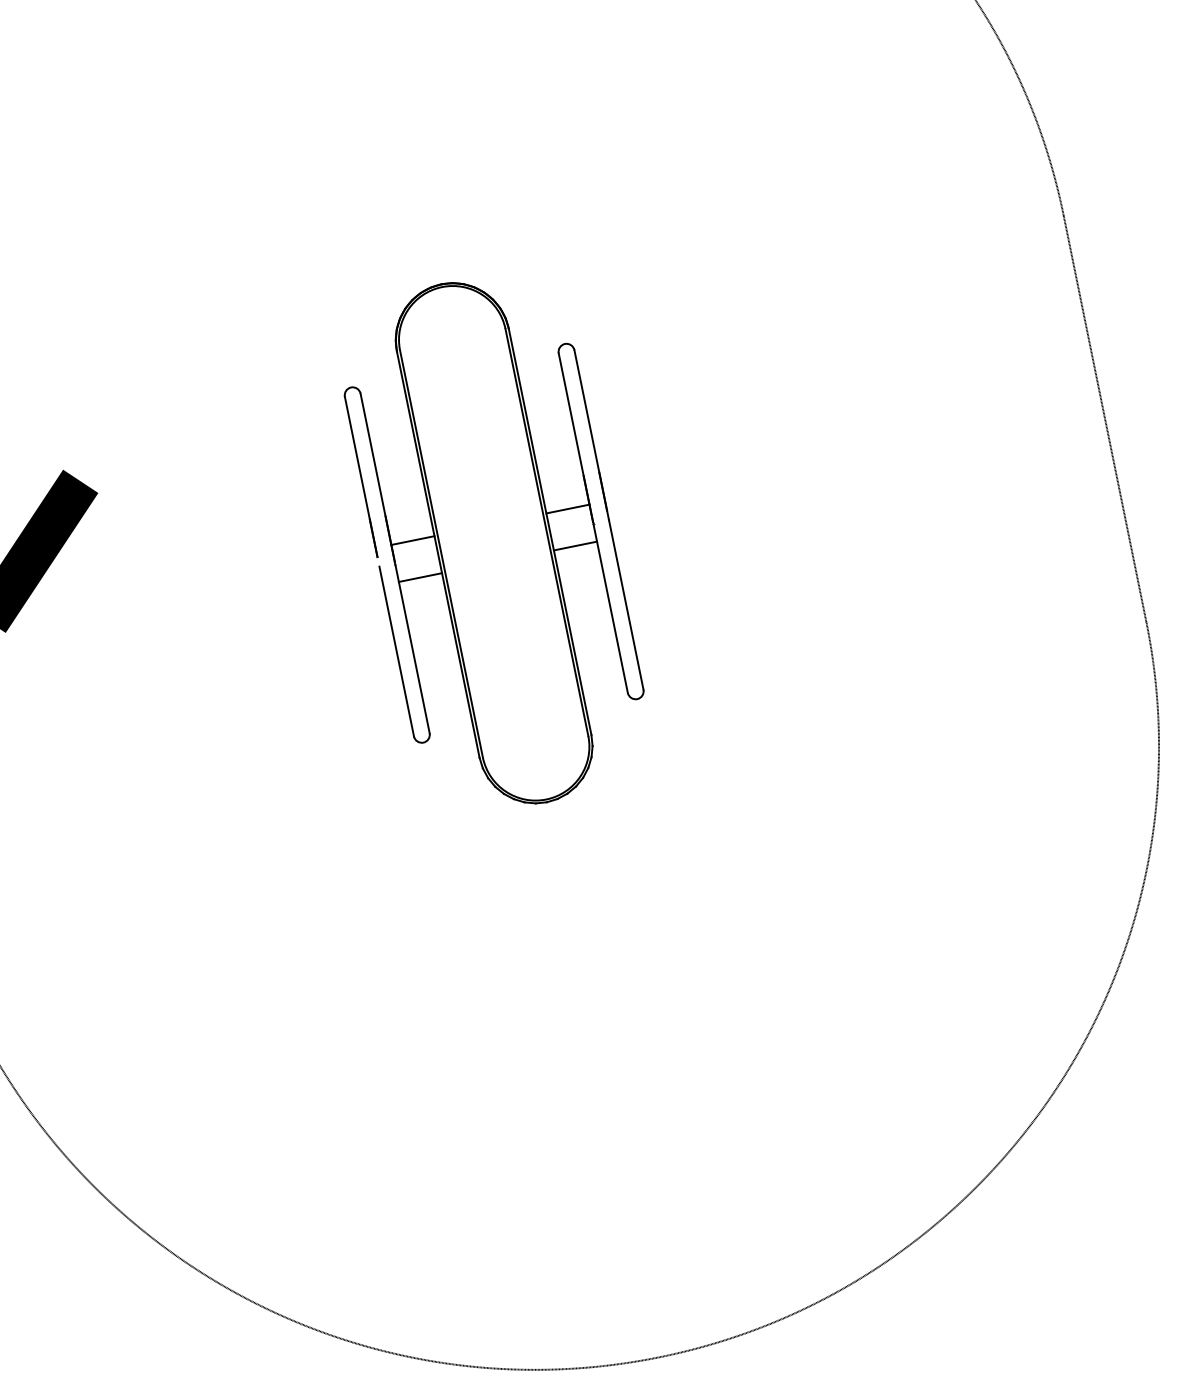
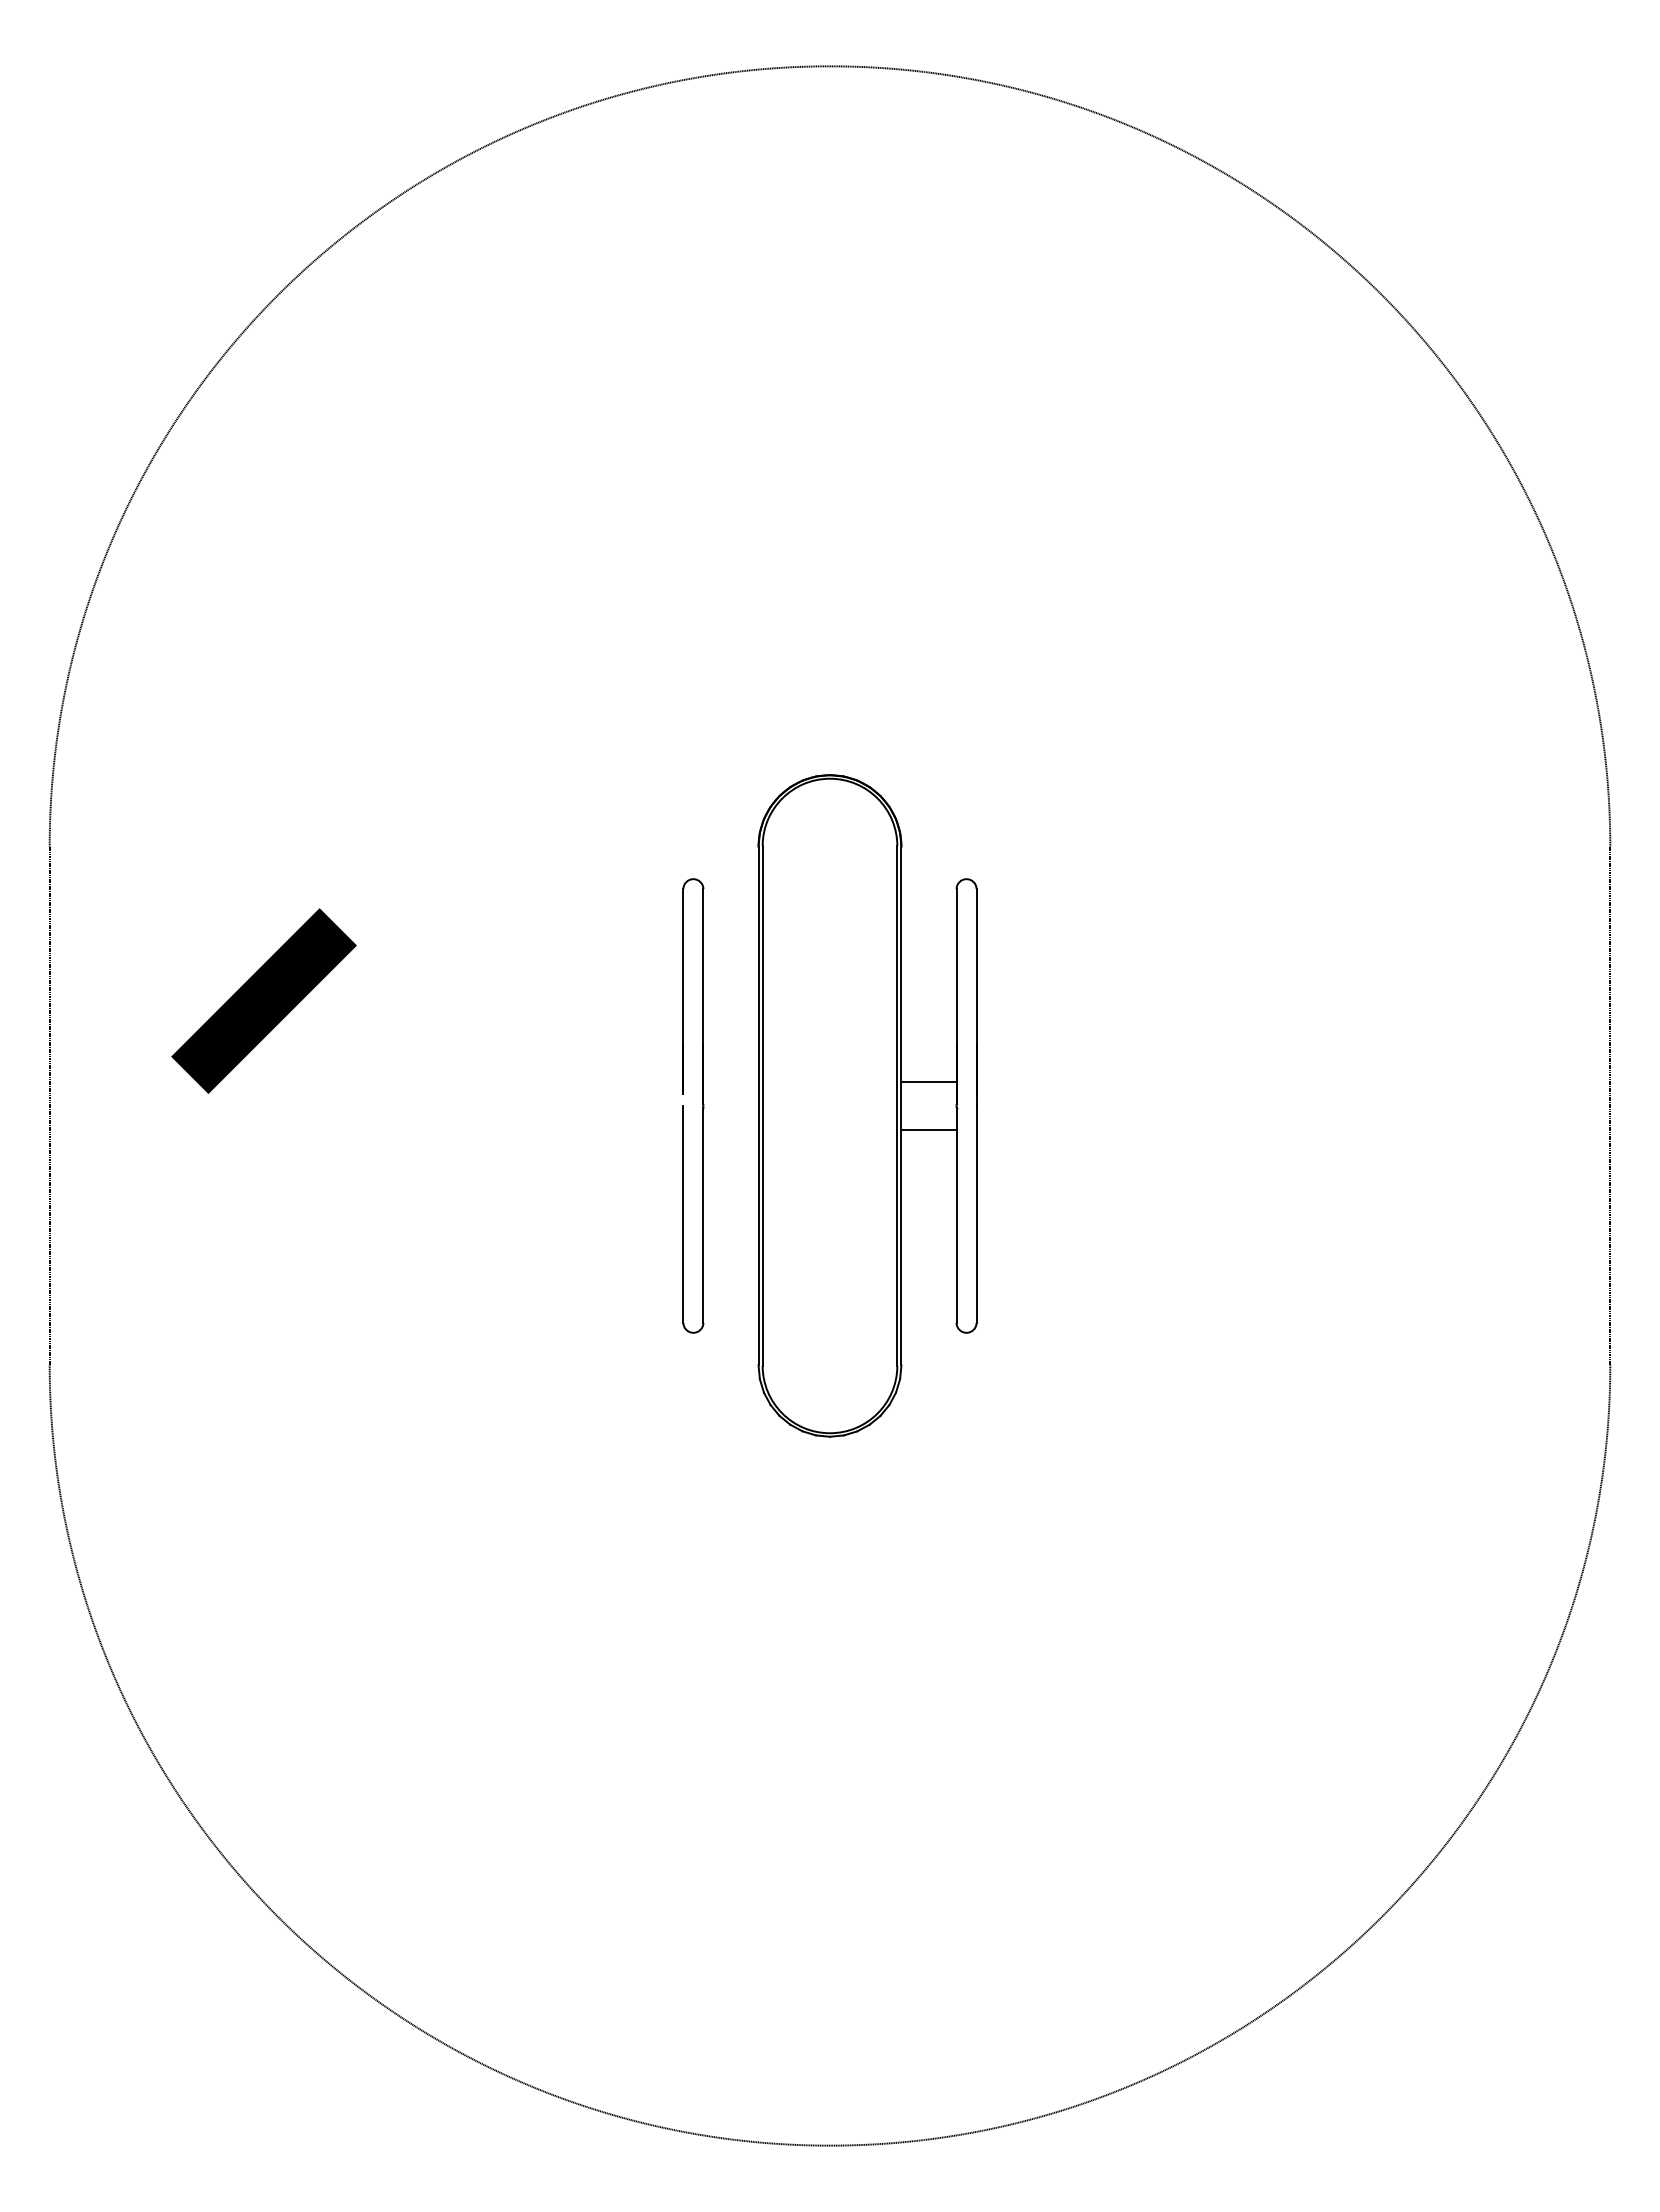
line: (412, 540) -> (730, 1082), removed
line: (420, 577) -> (730, 1129), removed

